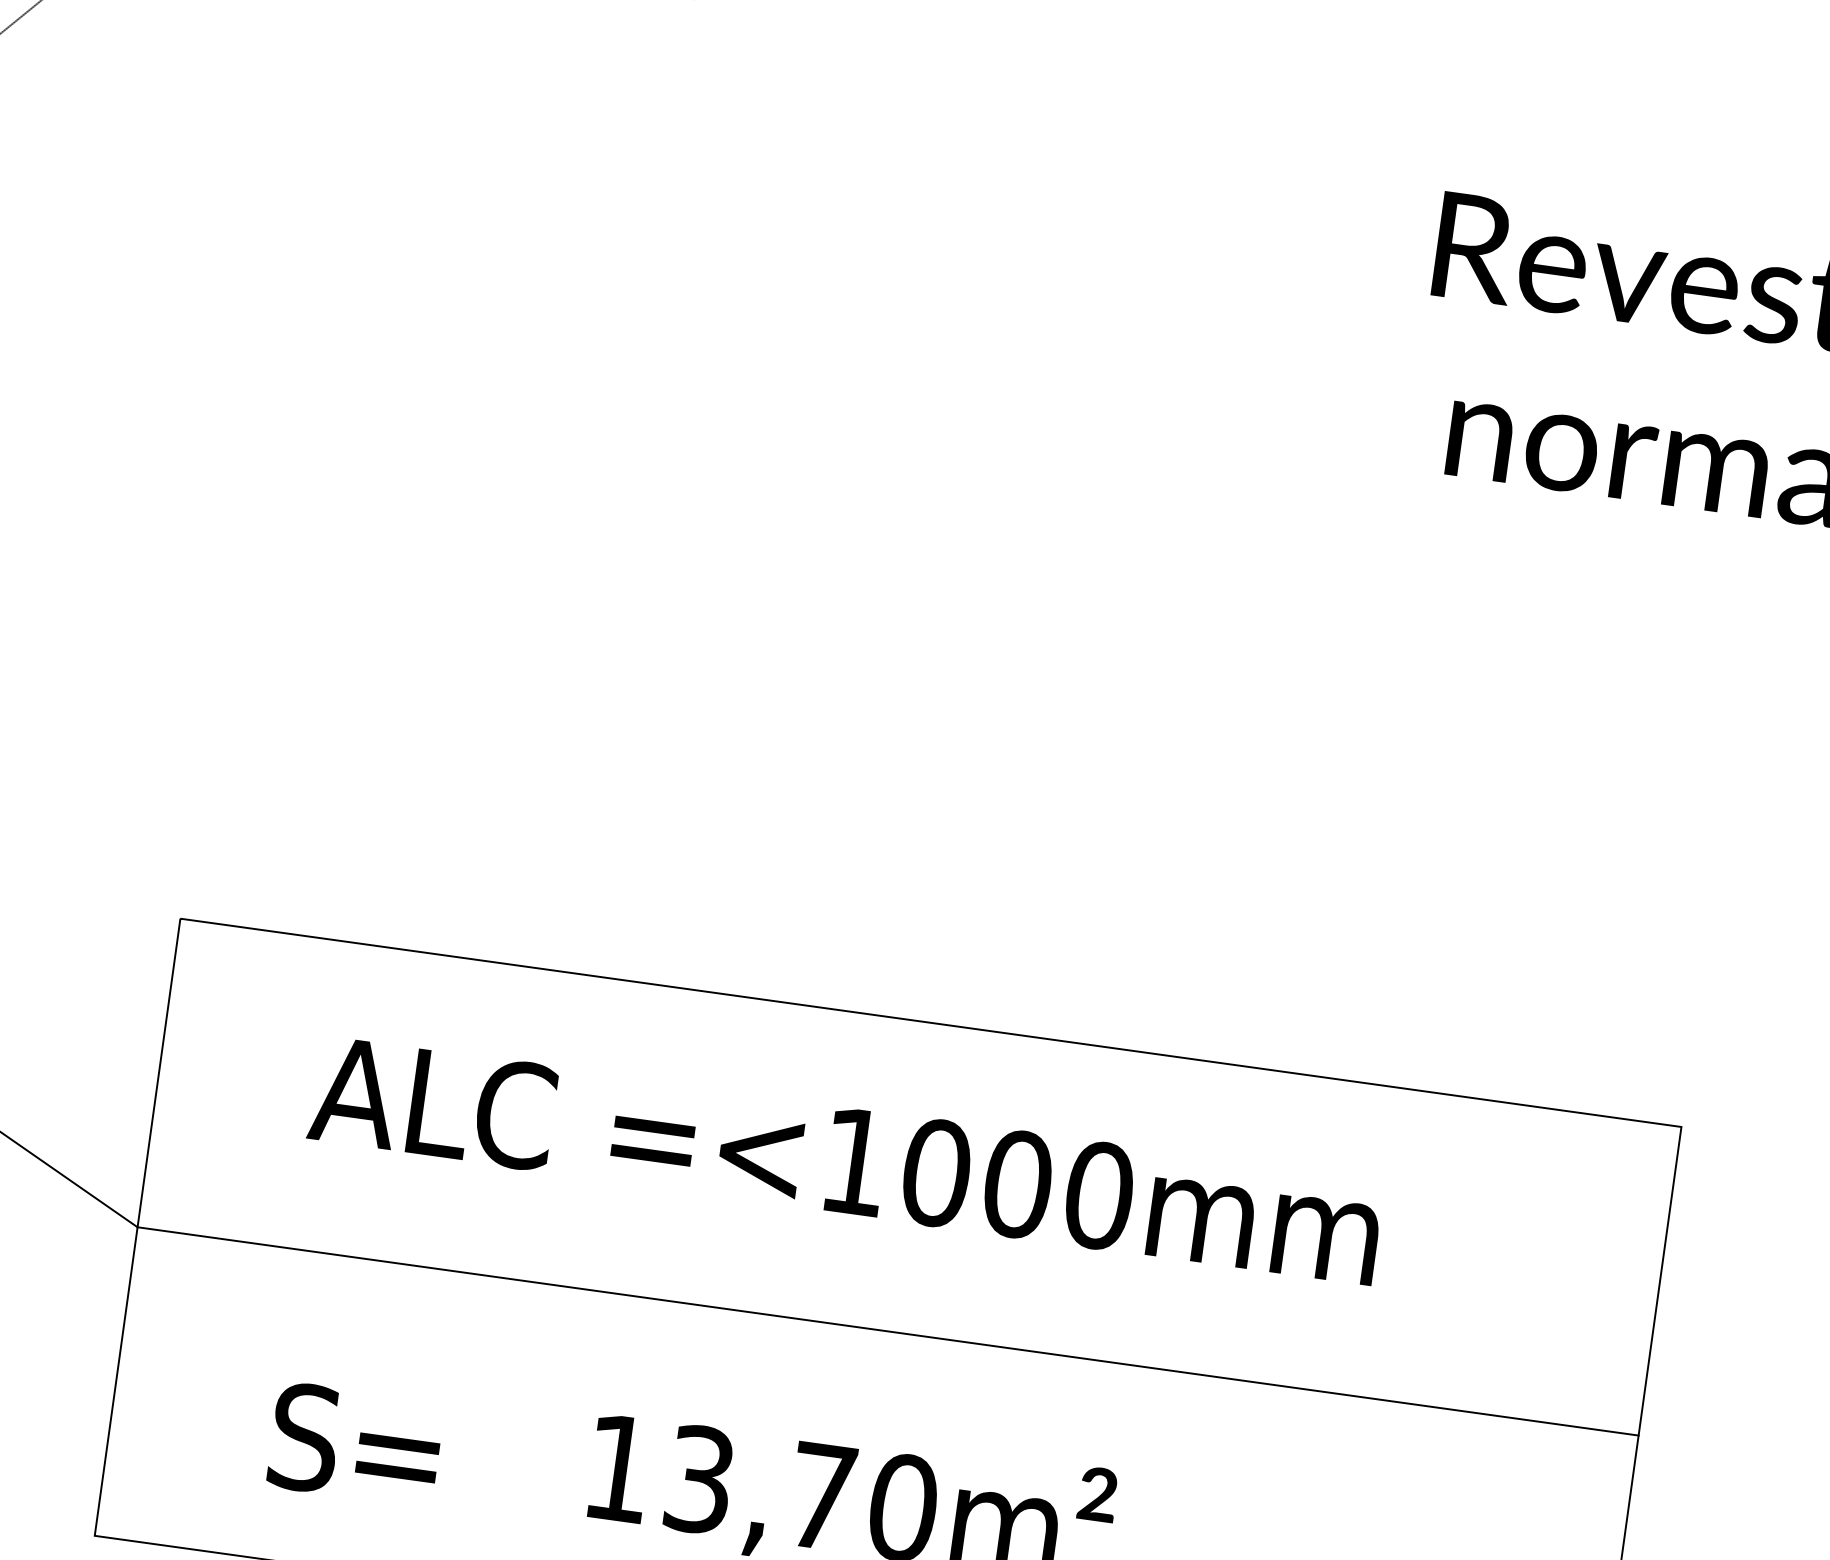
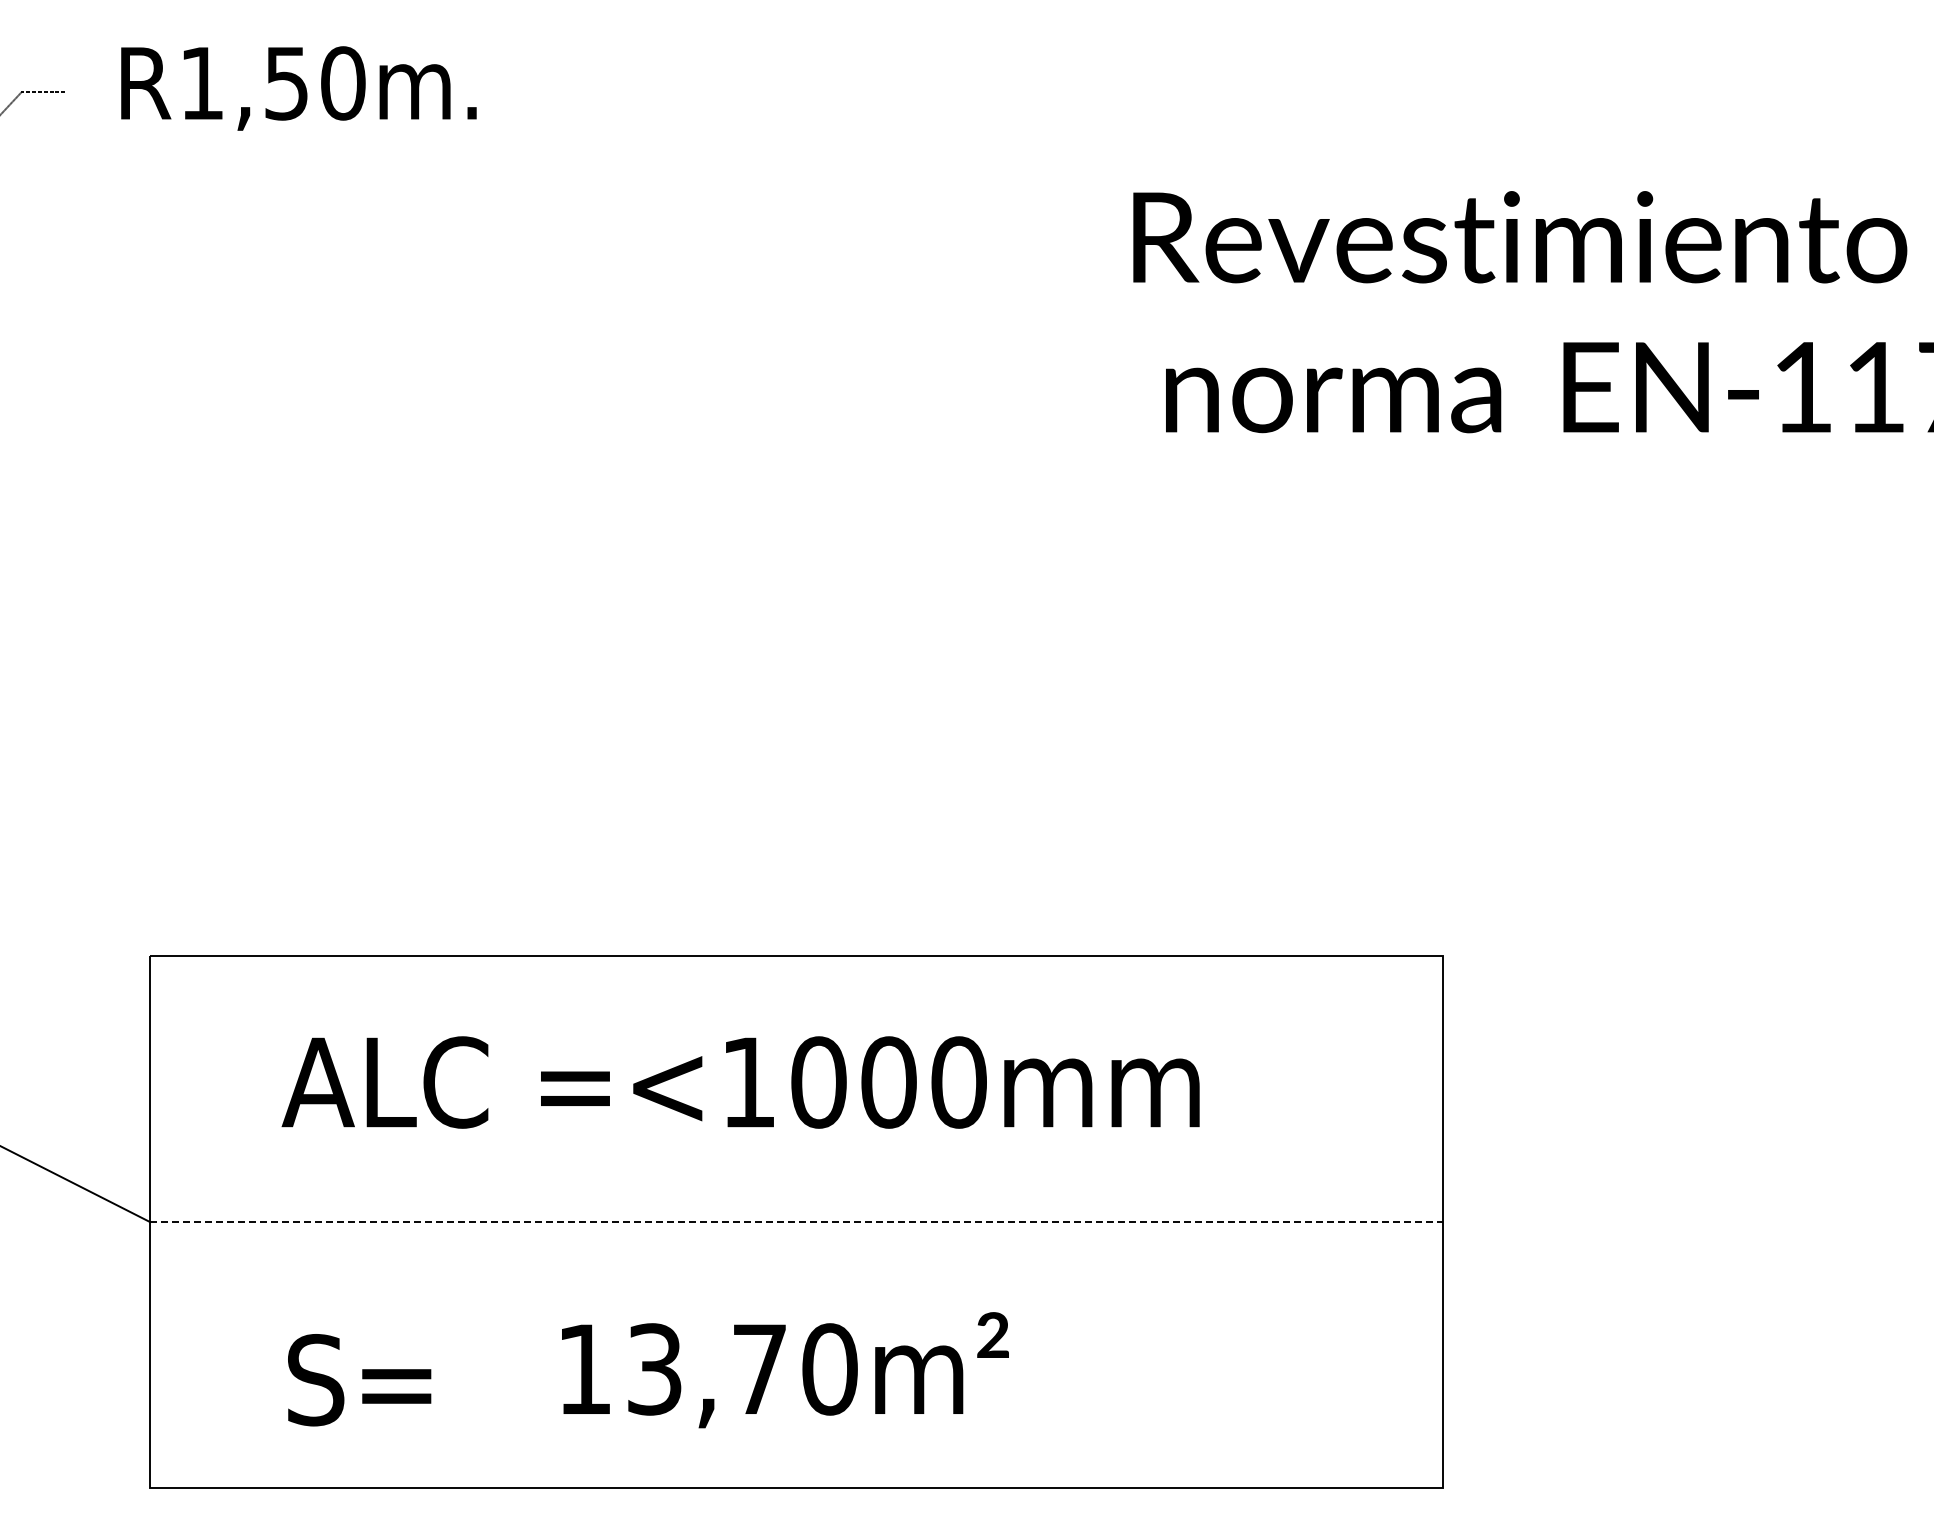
line: (888, 1330) -> (796, 1221), solid -> dashed

